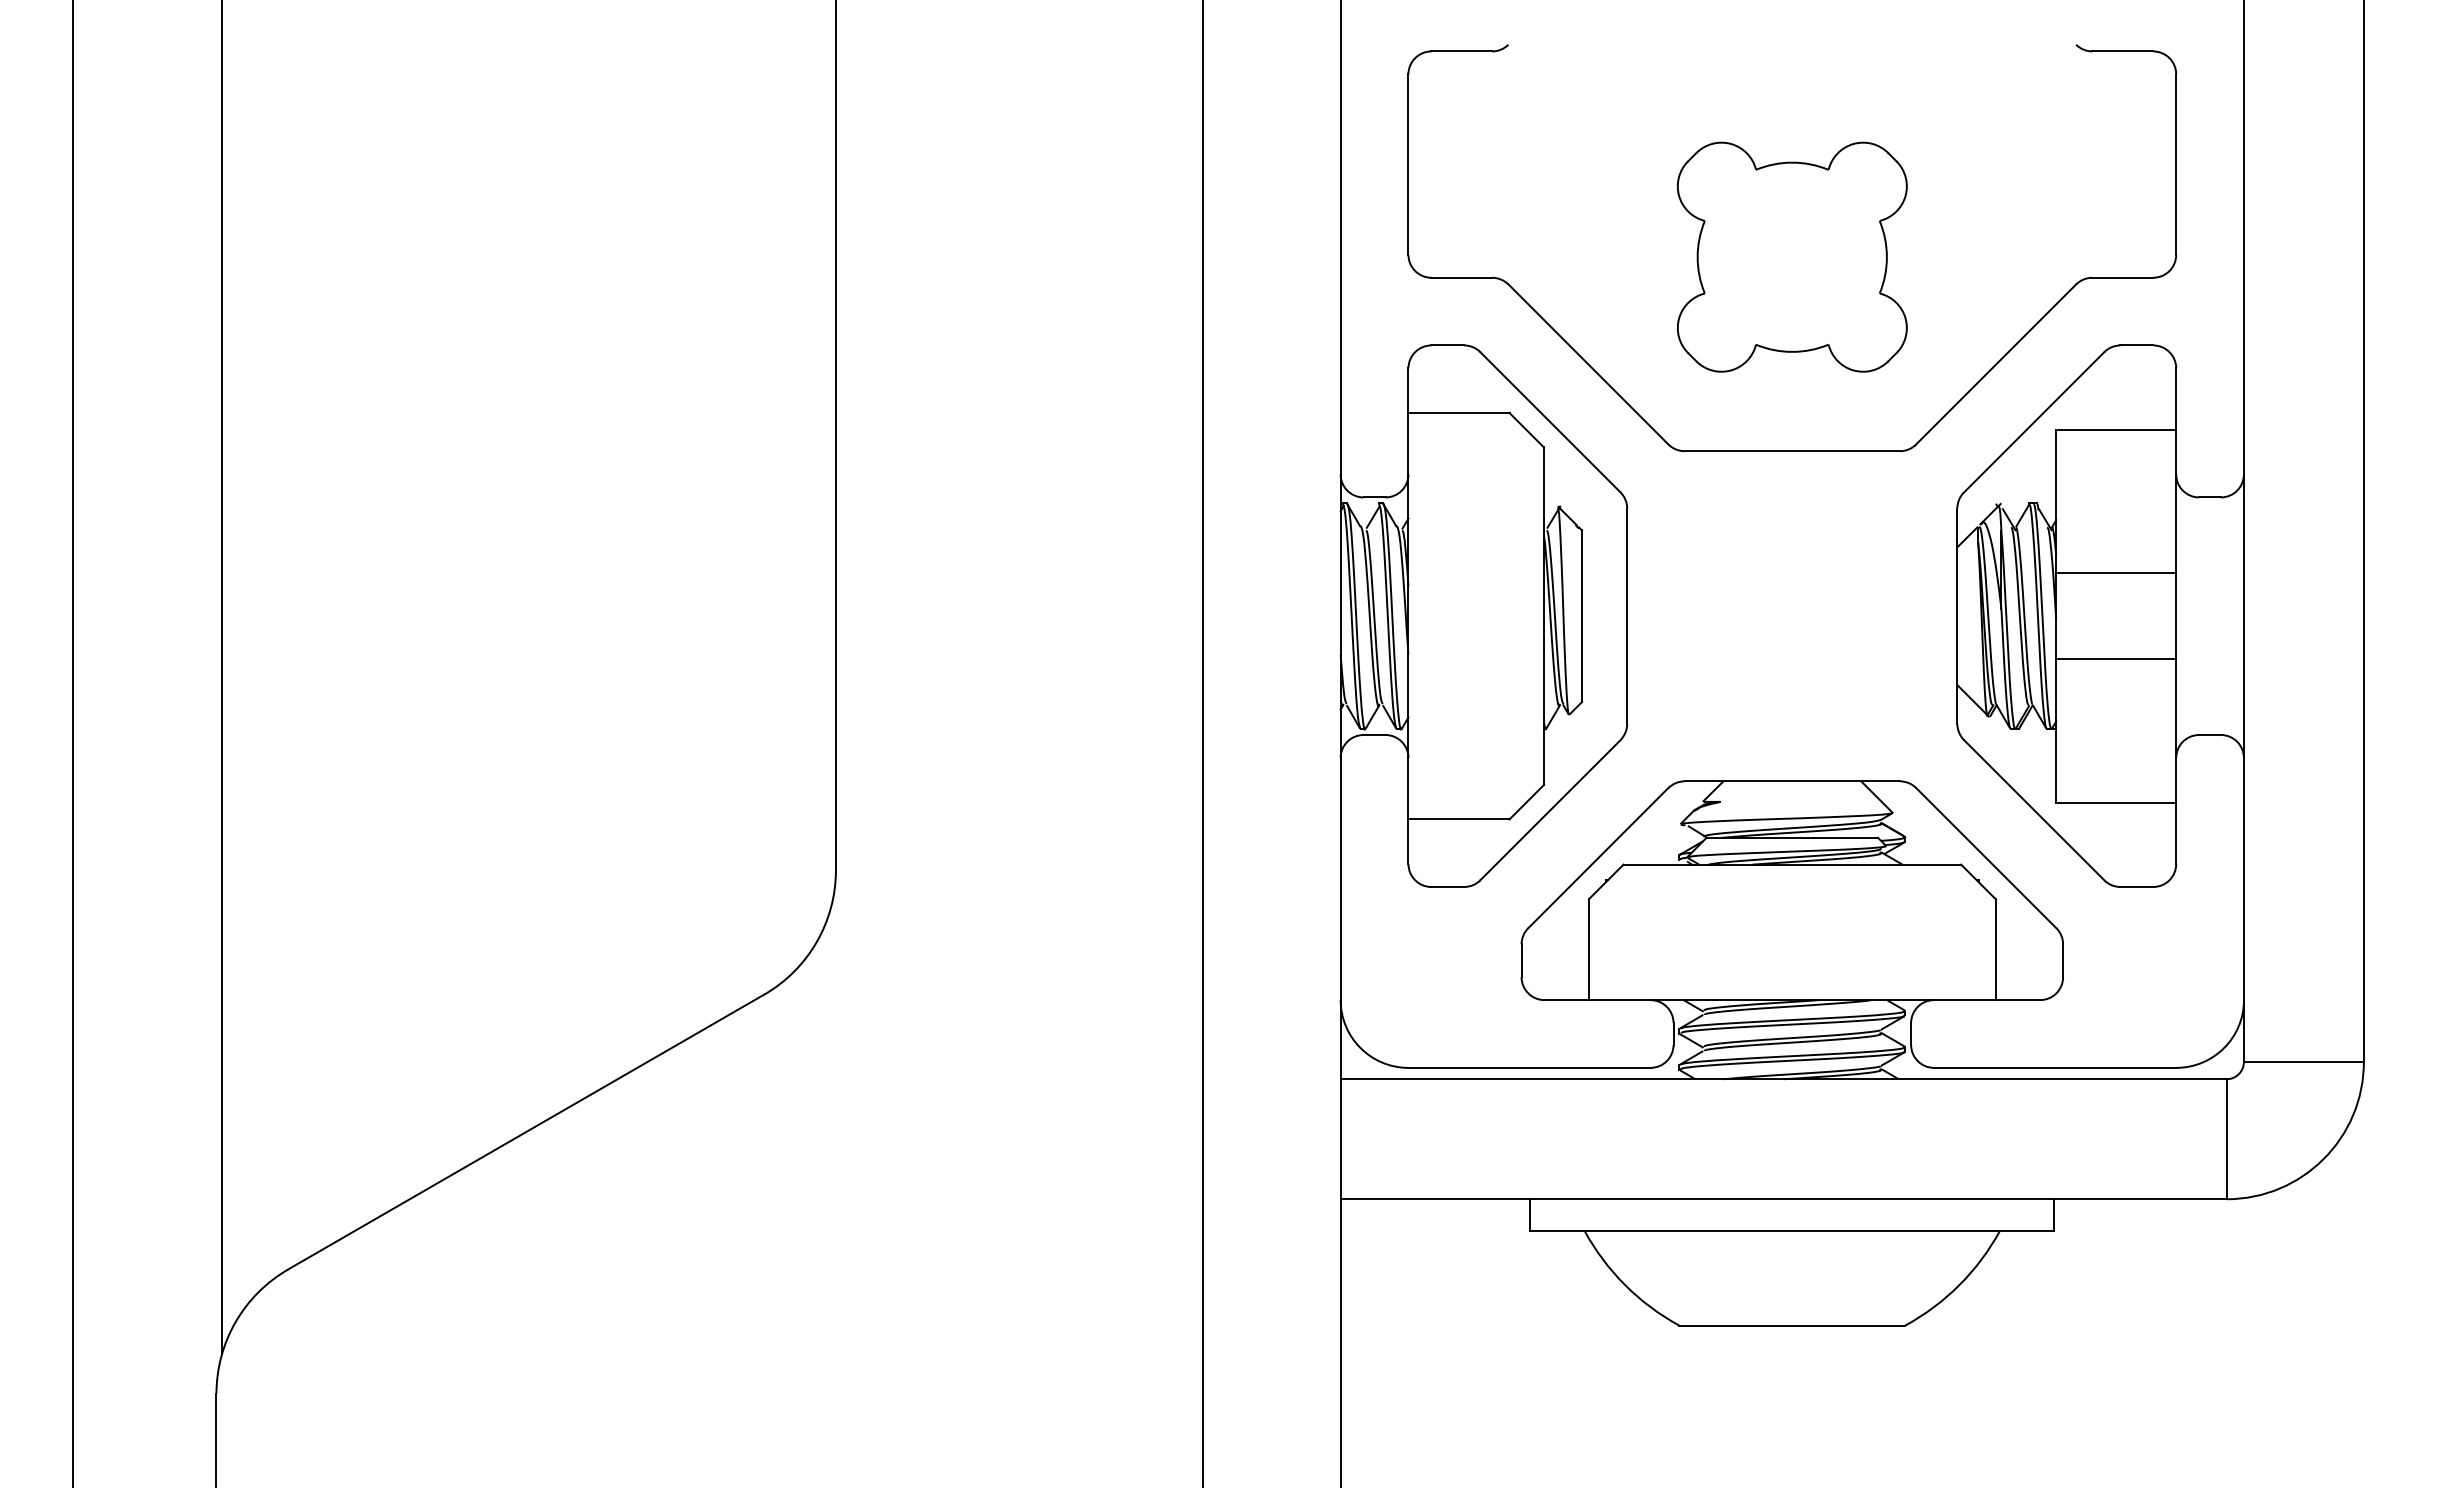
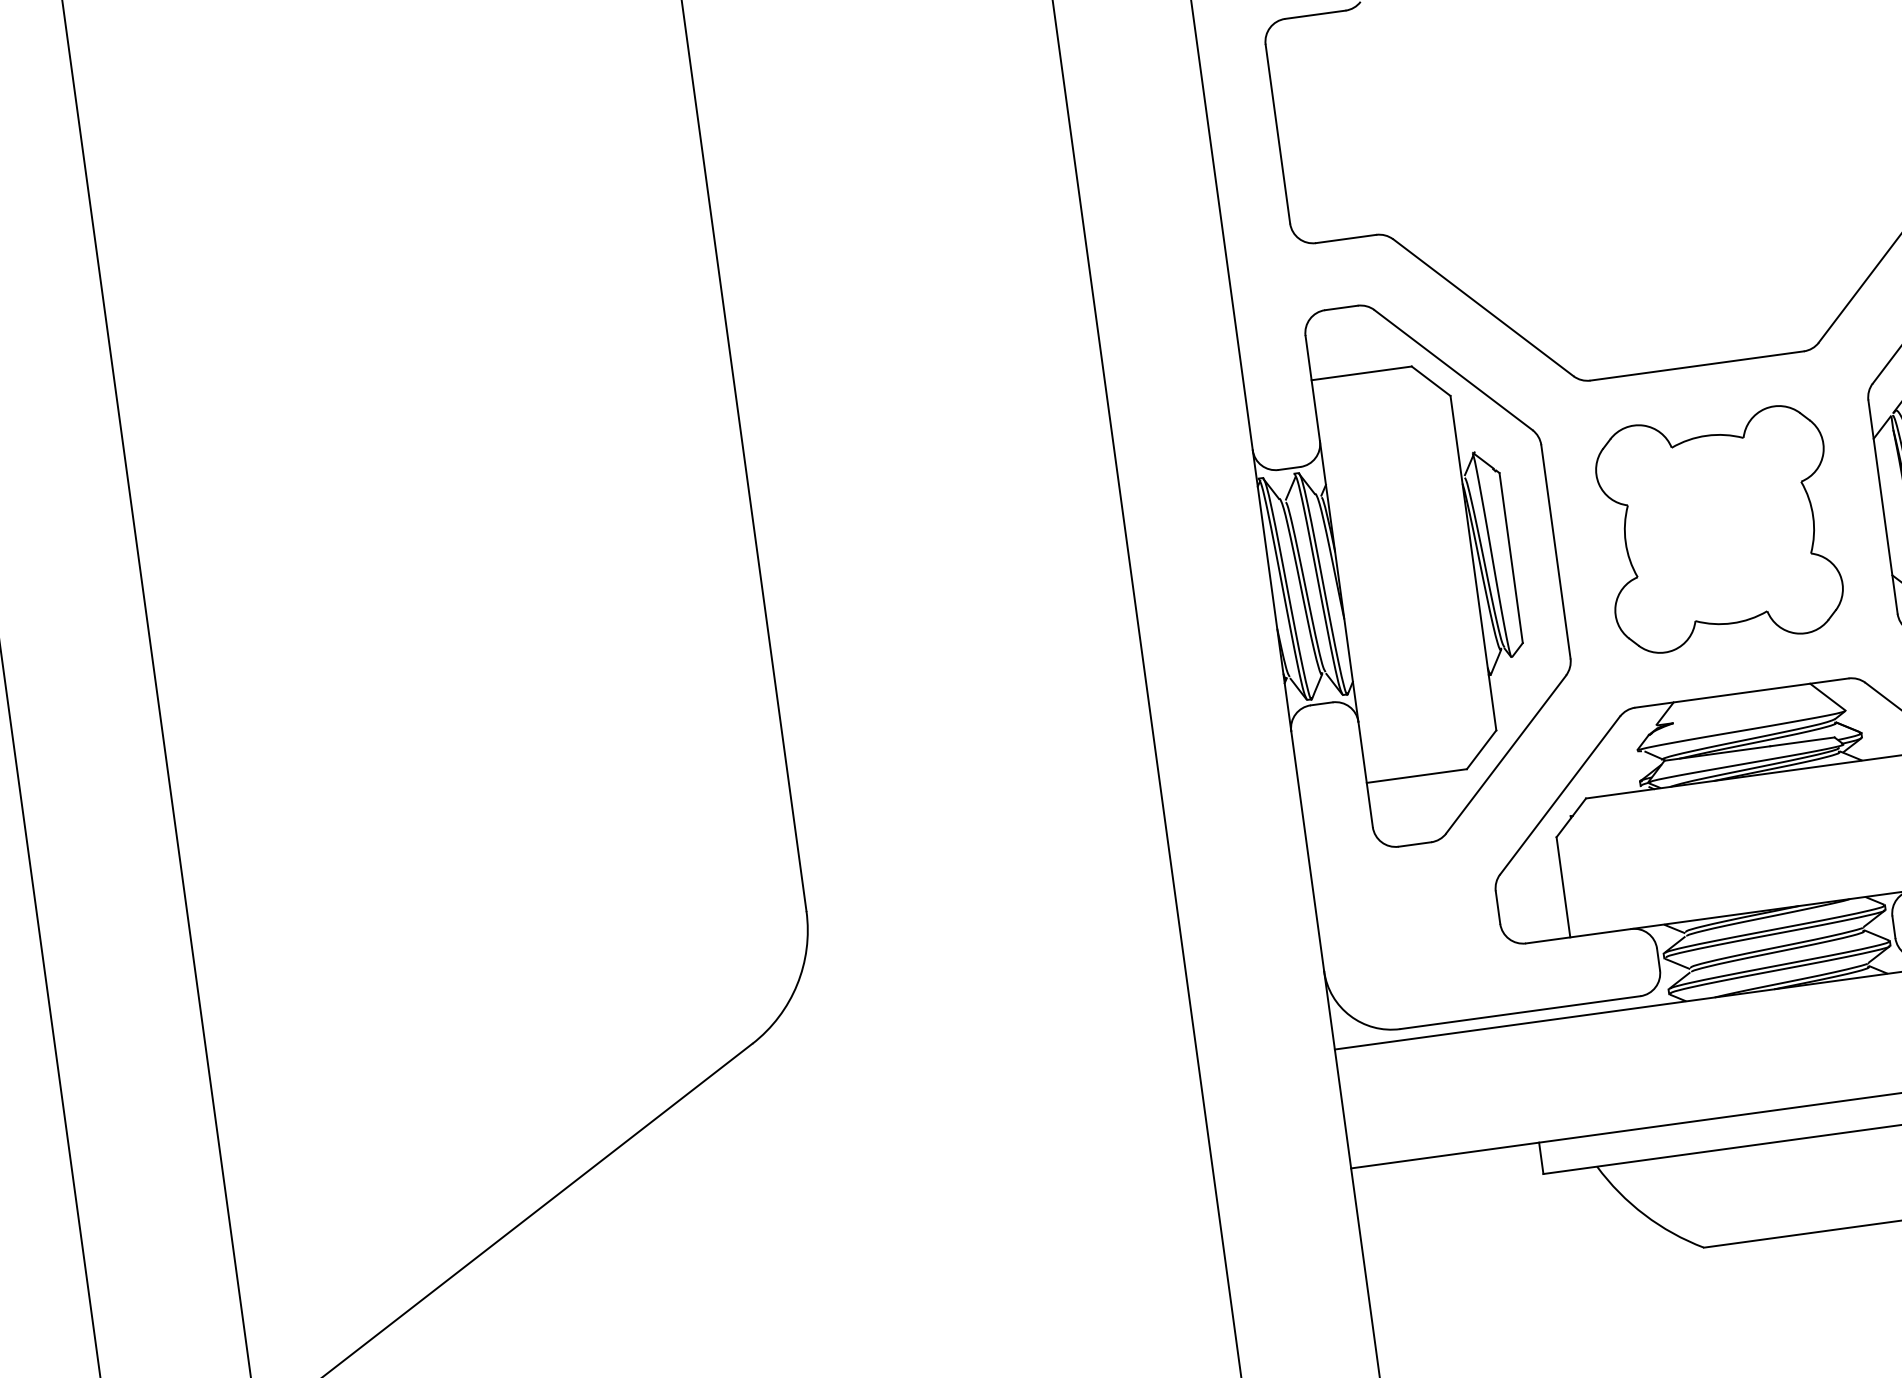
part: (1792, 256) -> (1719, 528), moved

